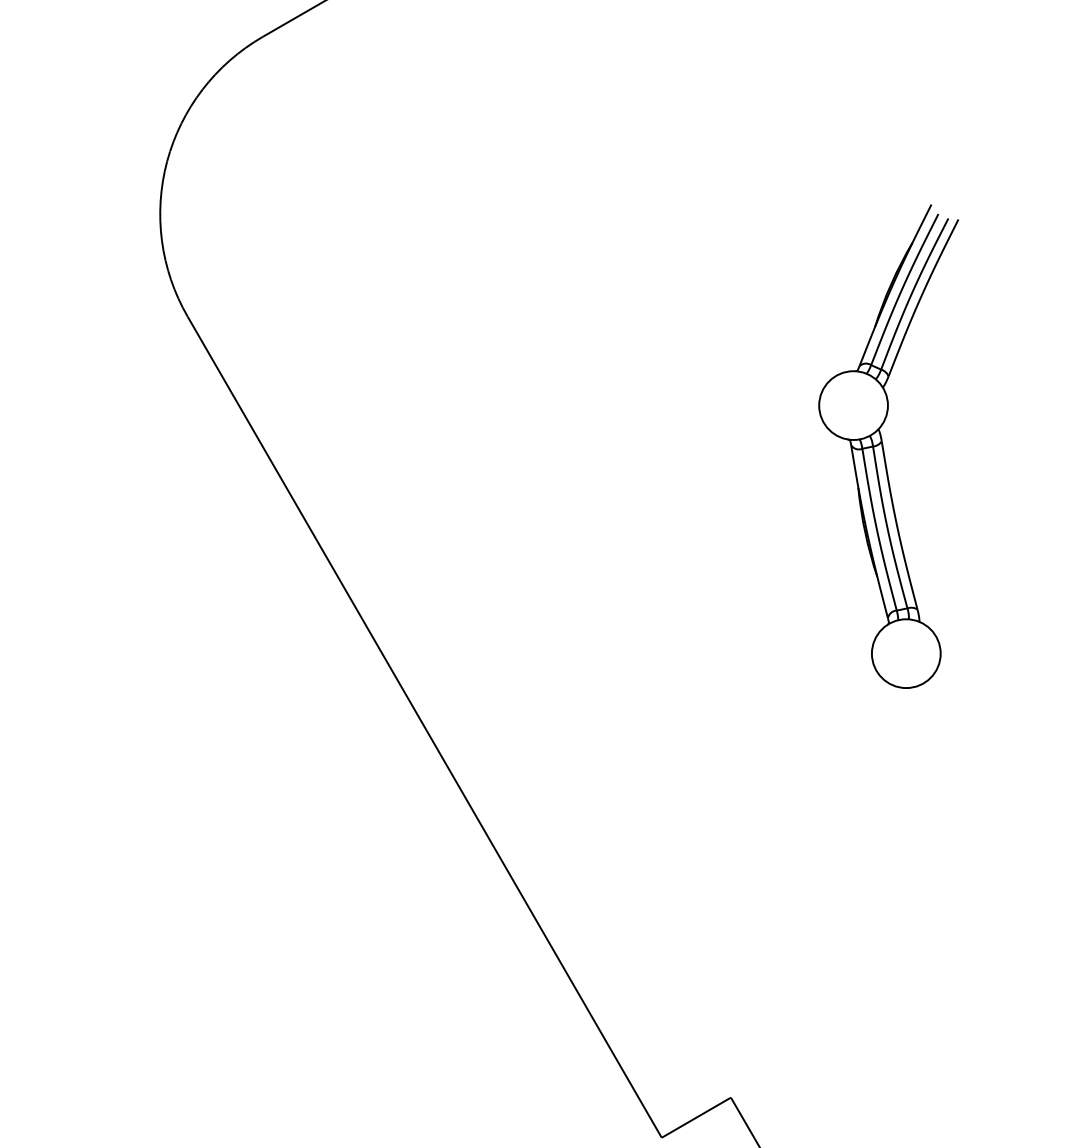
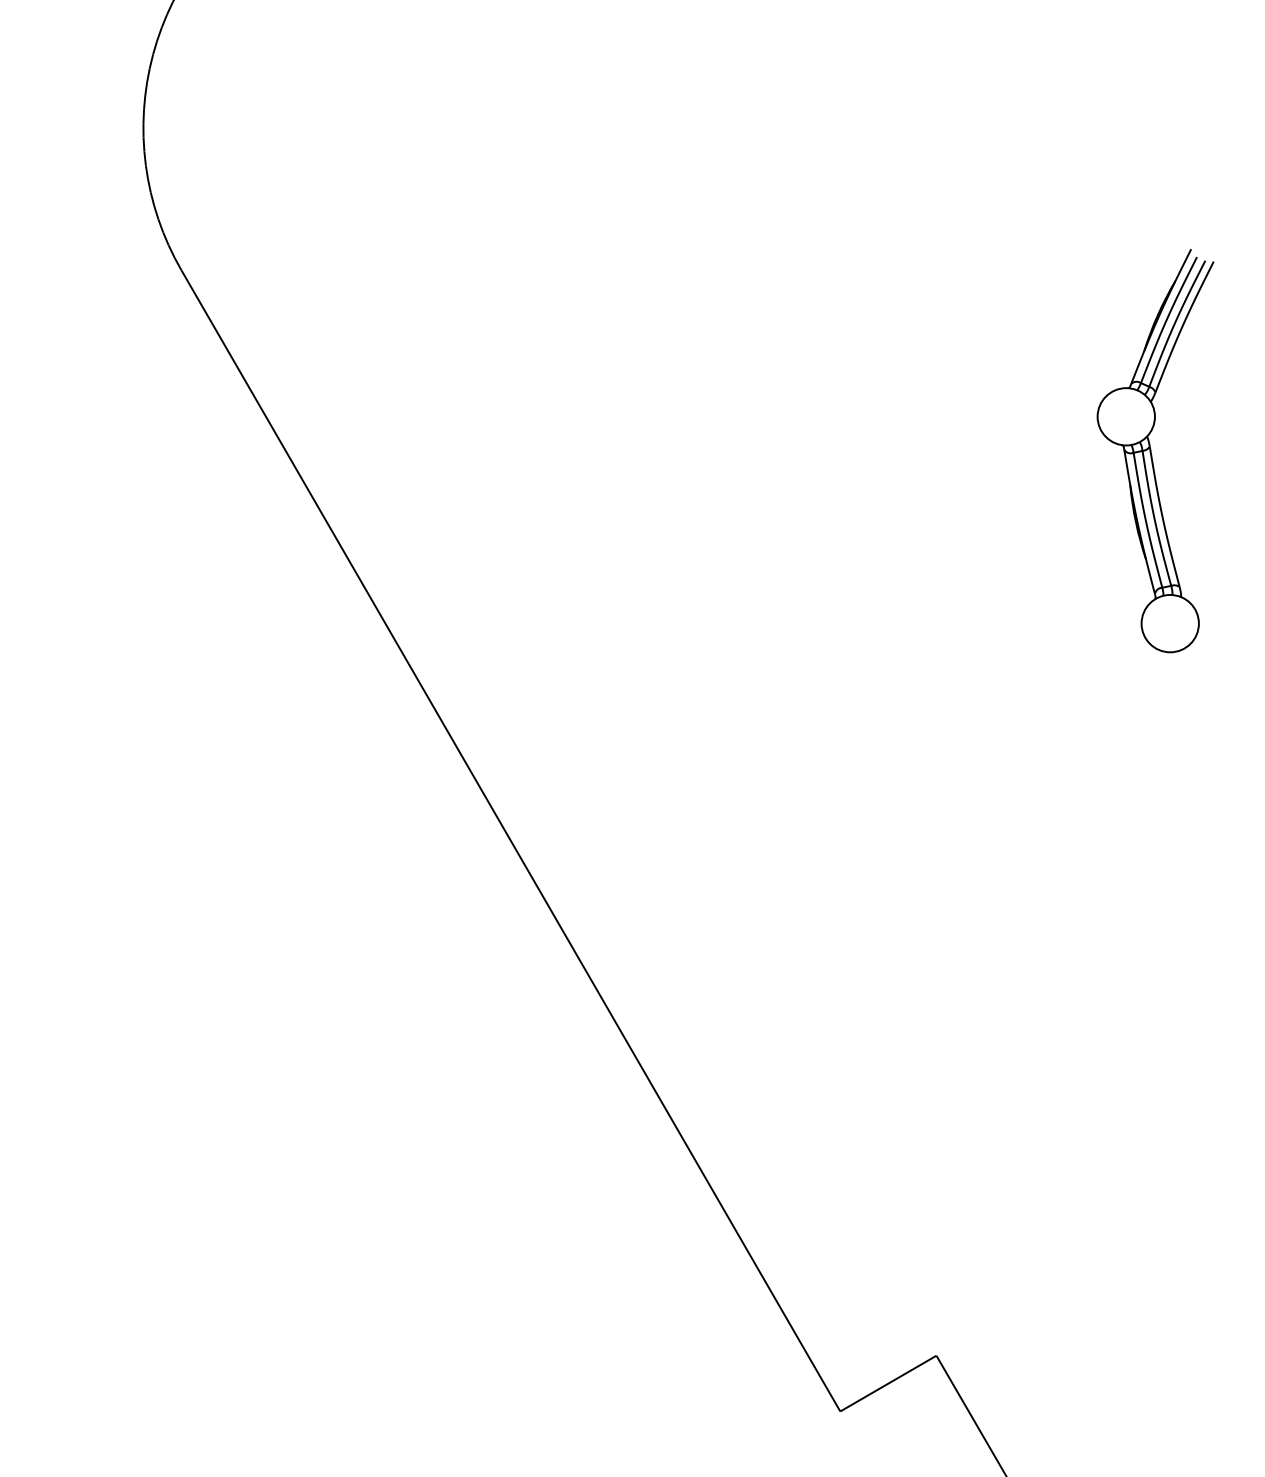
part: (888, 446) -> (1155, 450), size x0.6

